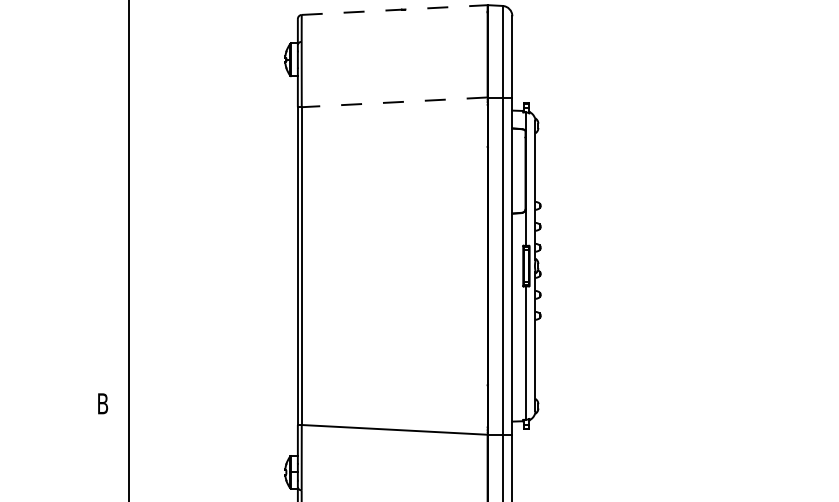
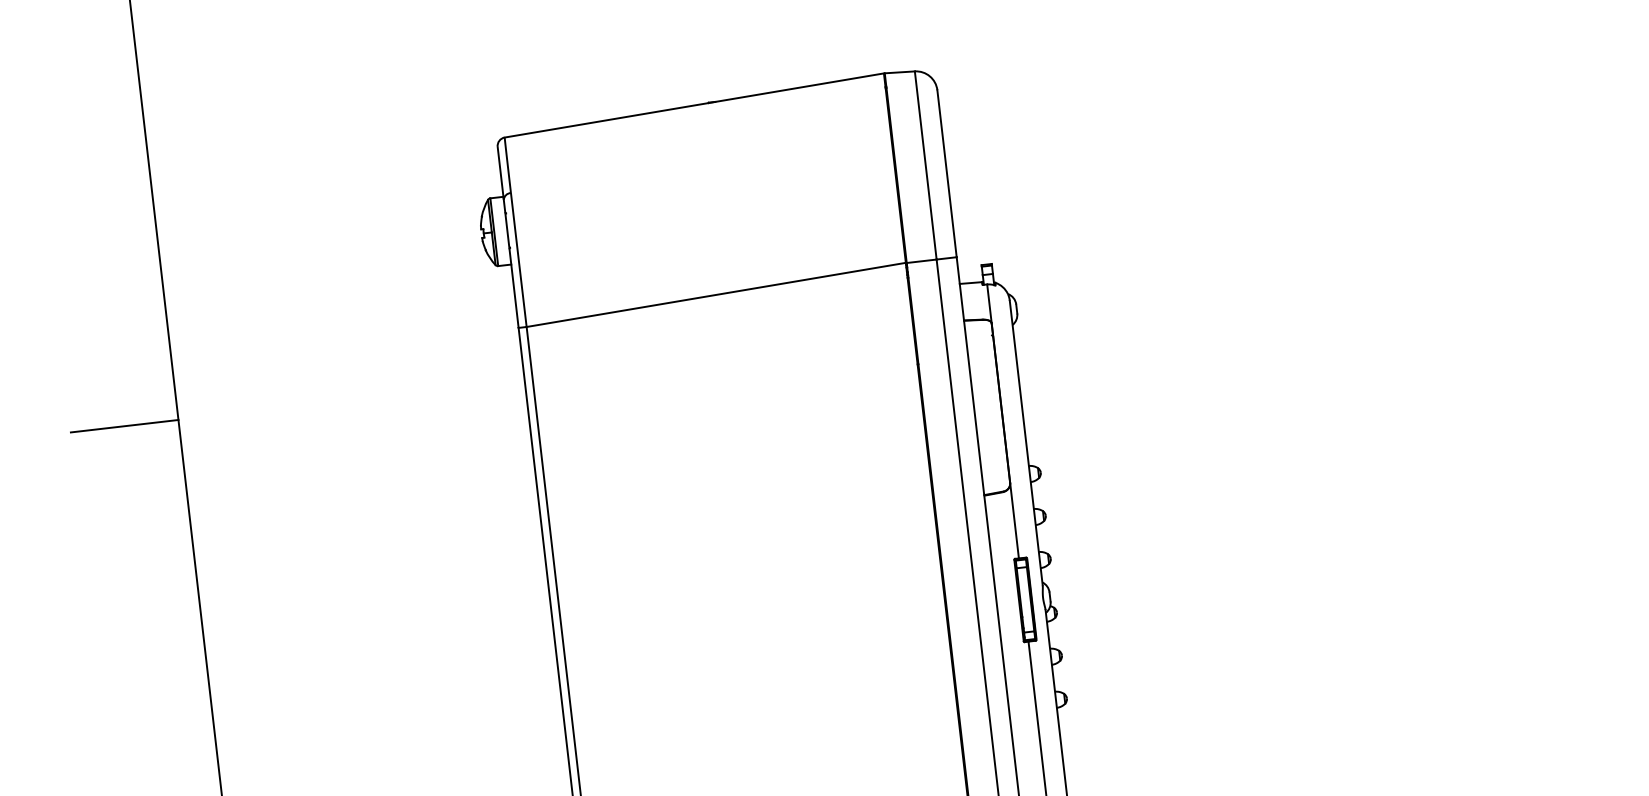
line: (395, 10) -> (696, 106), dashed -> solid
line: (394, 102) -> (715, 295), dashed -> solid
line: (102, 132) -> (123, 426), added

